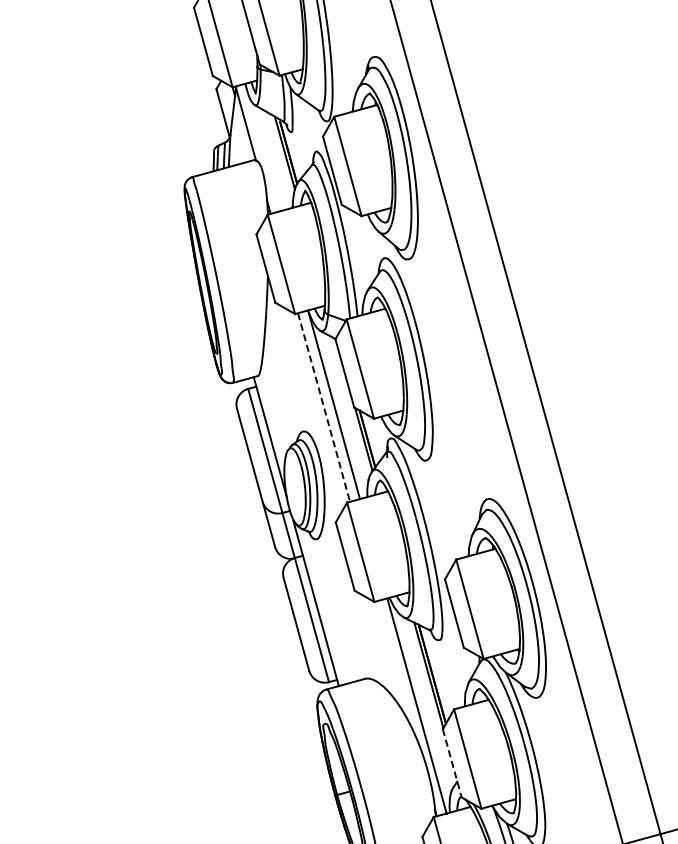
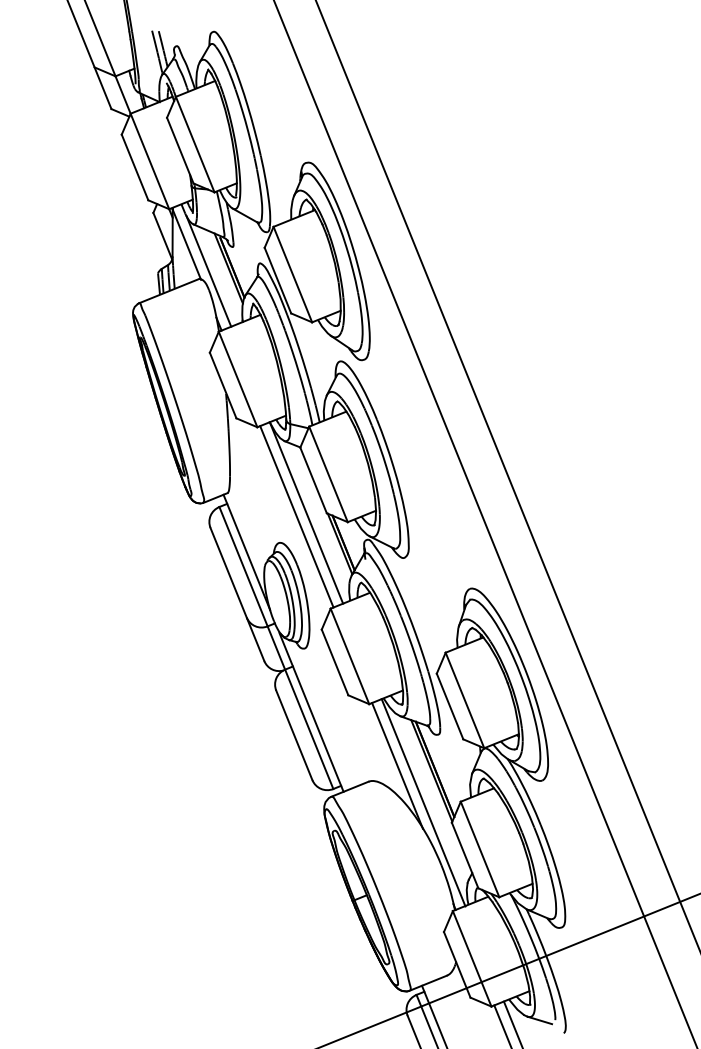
line: (264, 153) -> (208, 271), added
line: (323, 407) -> (296, 516), dashed -> solid
line: (395, 666) -> (397, 765), added
line: (452, 763) -> (465, 855), dashed -> solid

